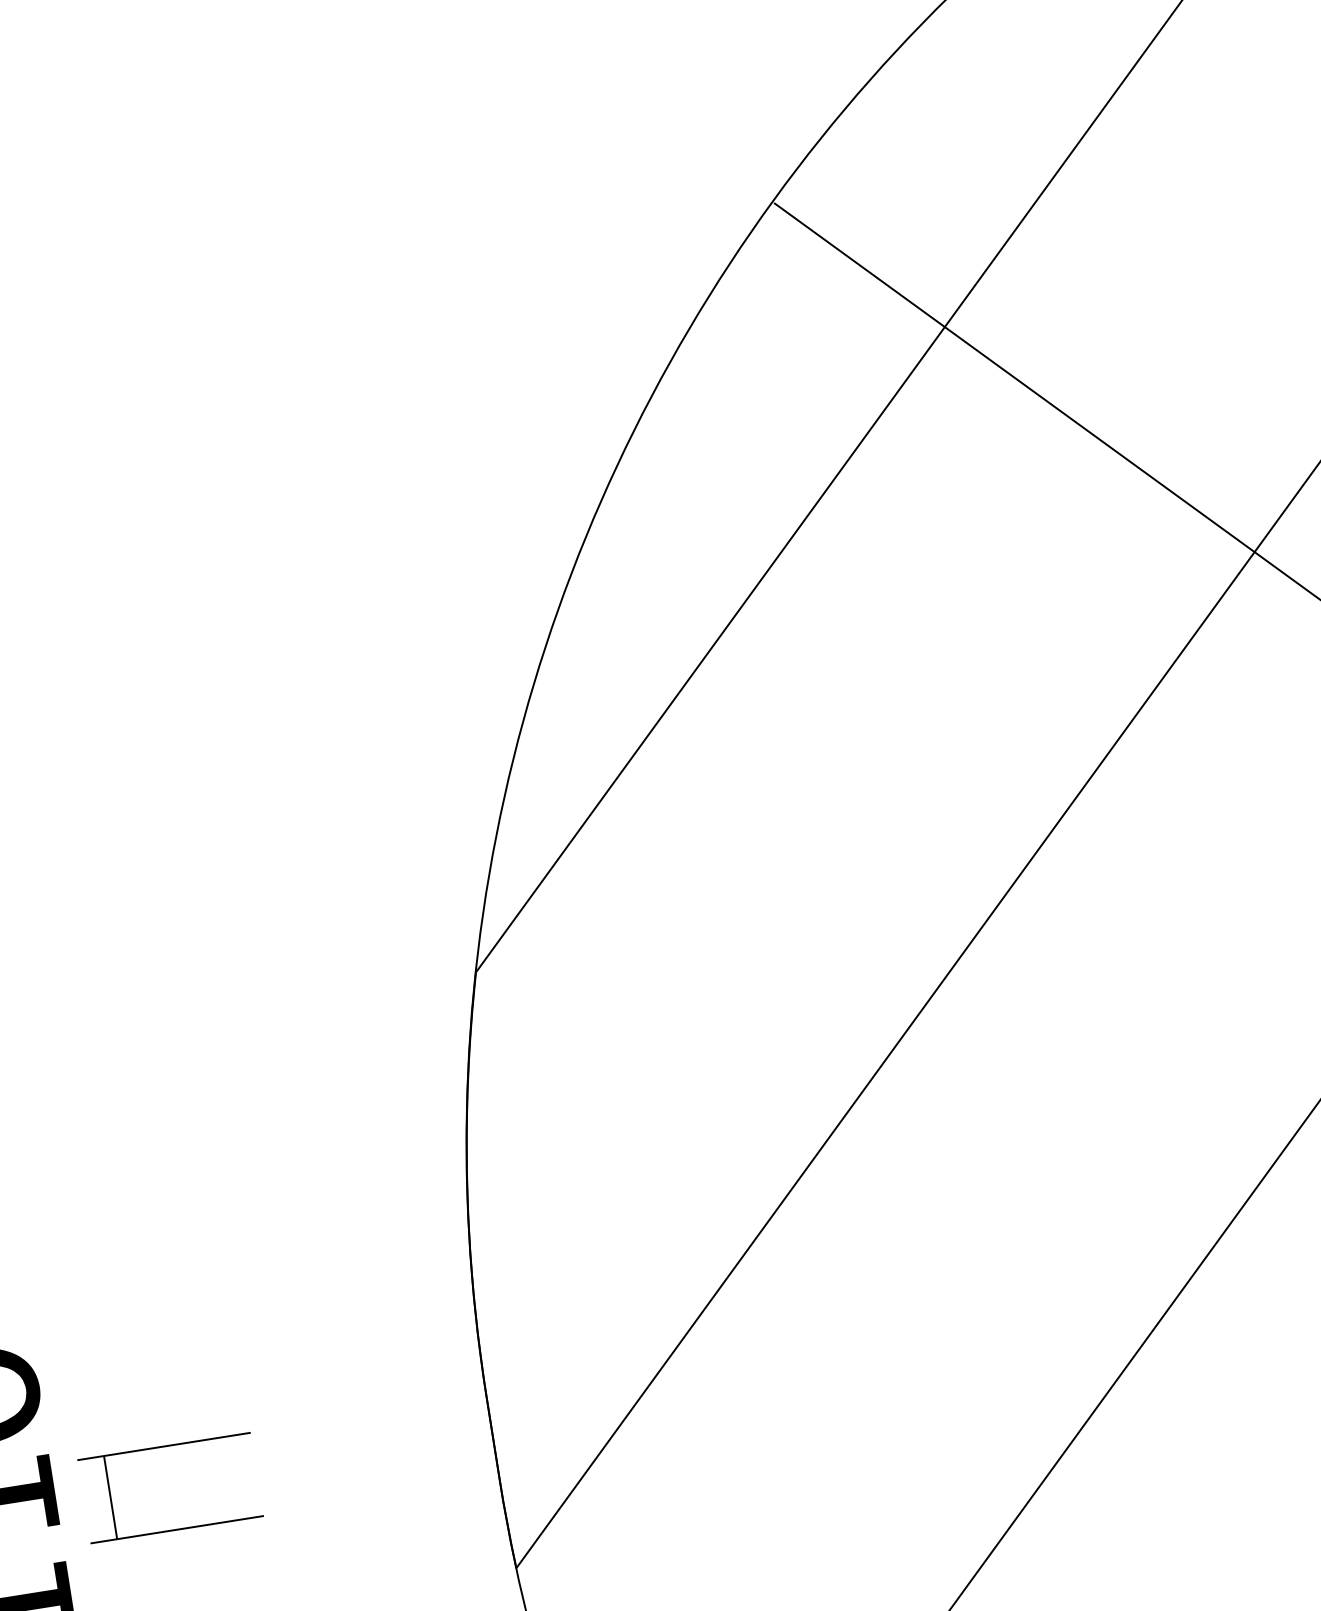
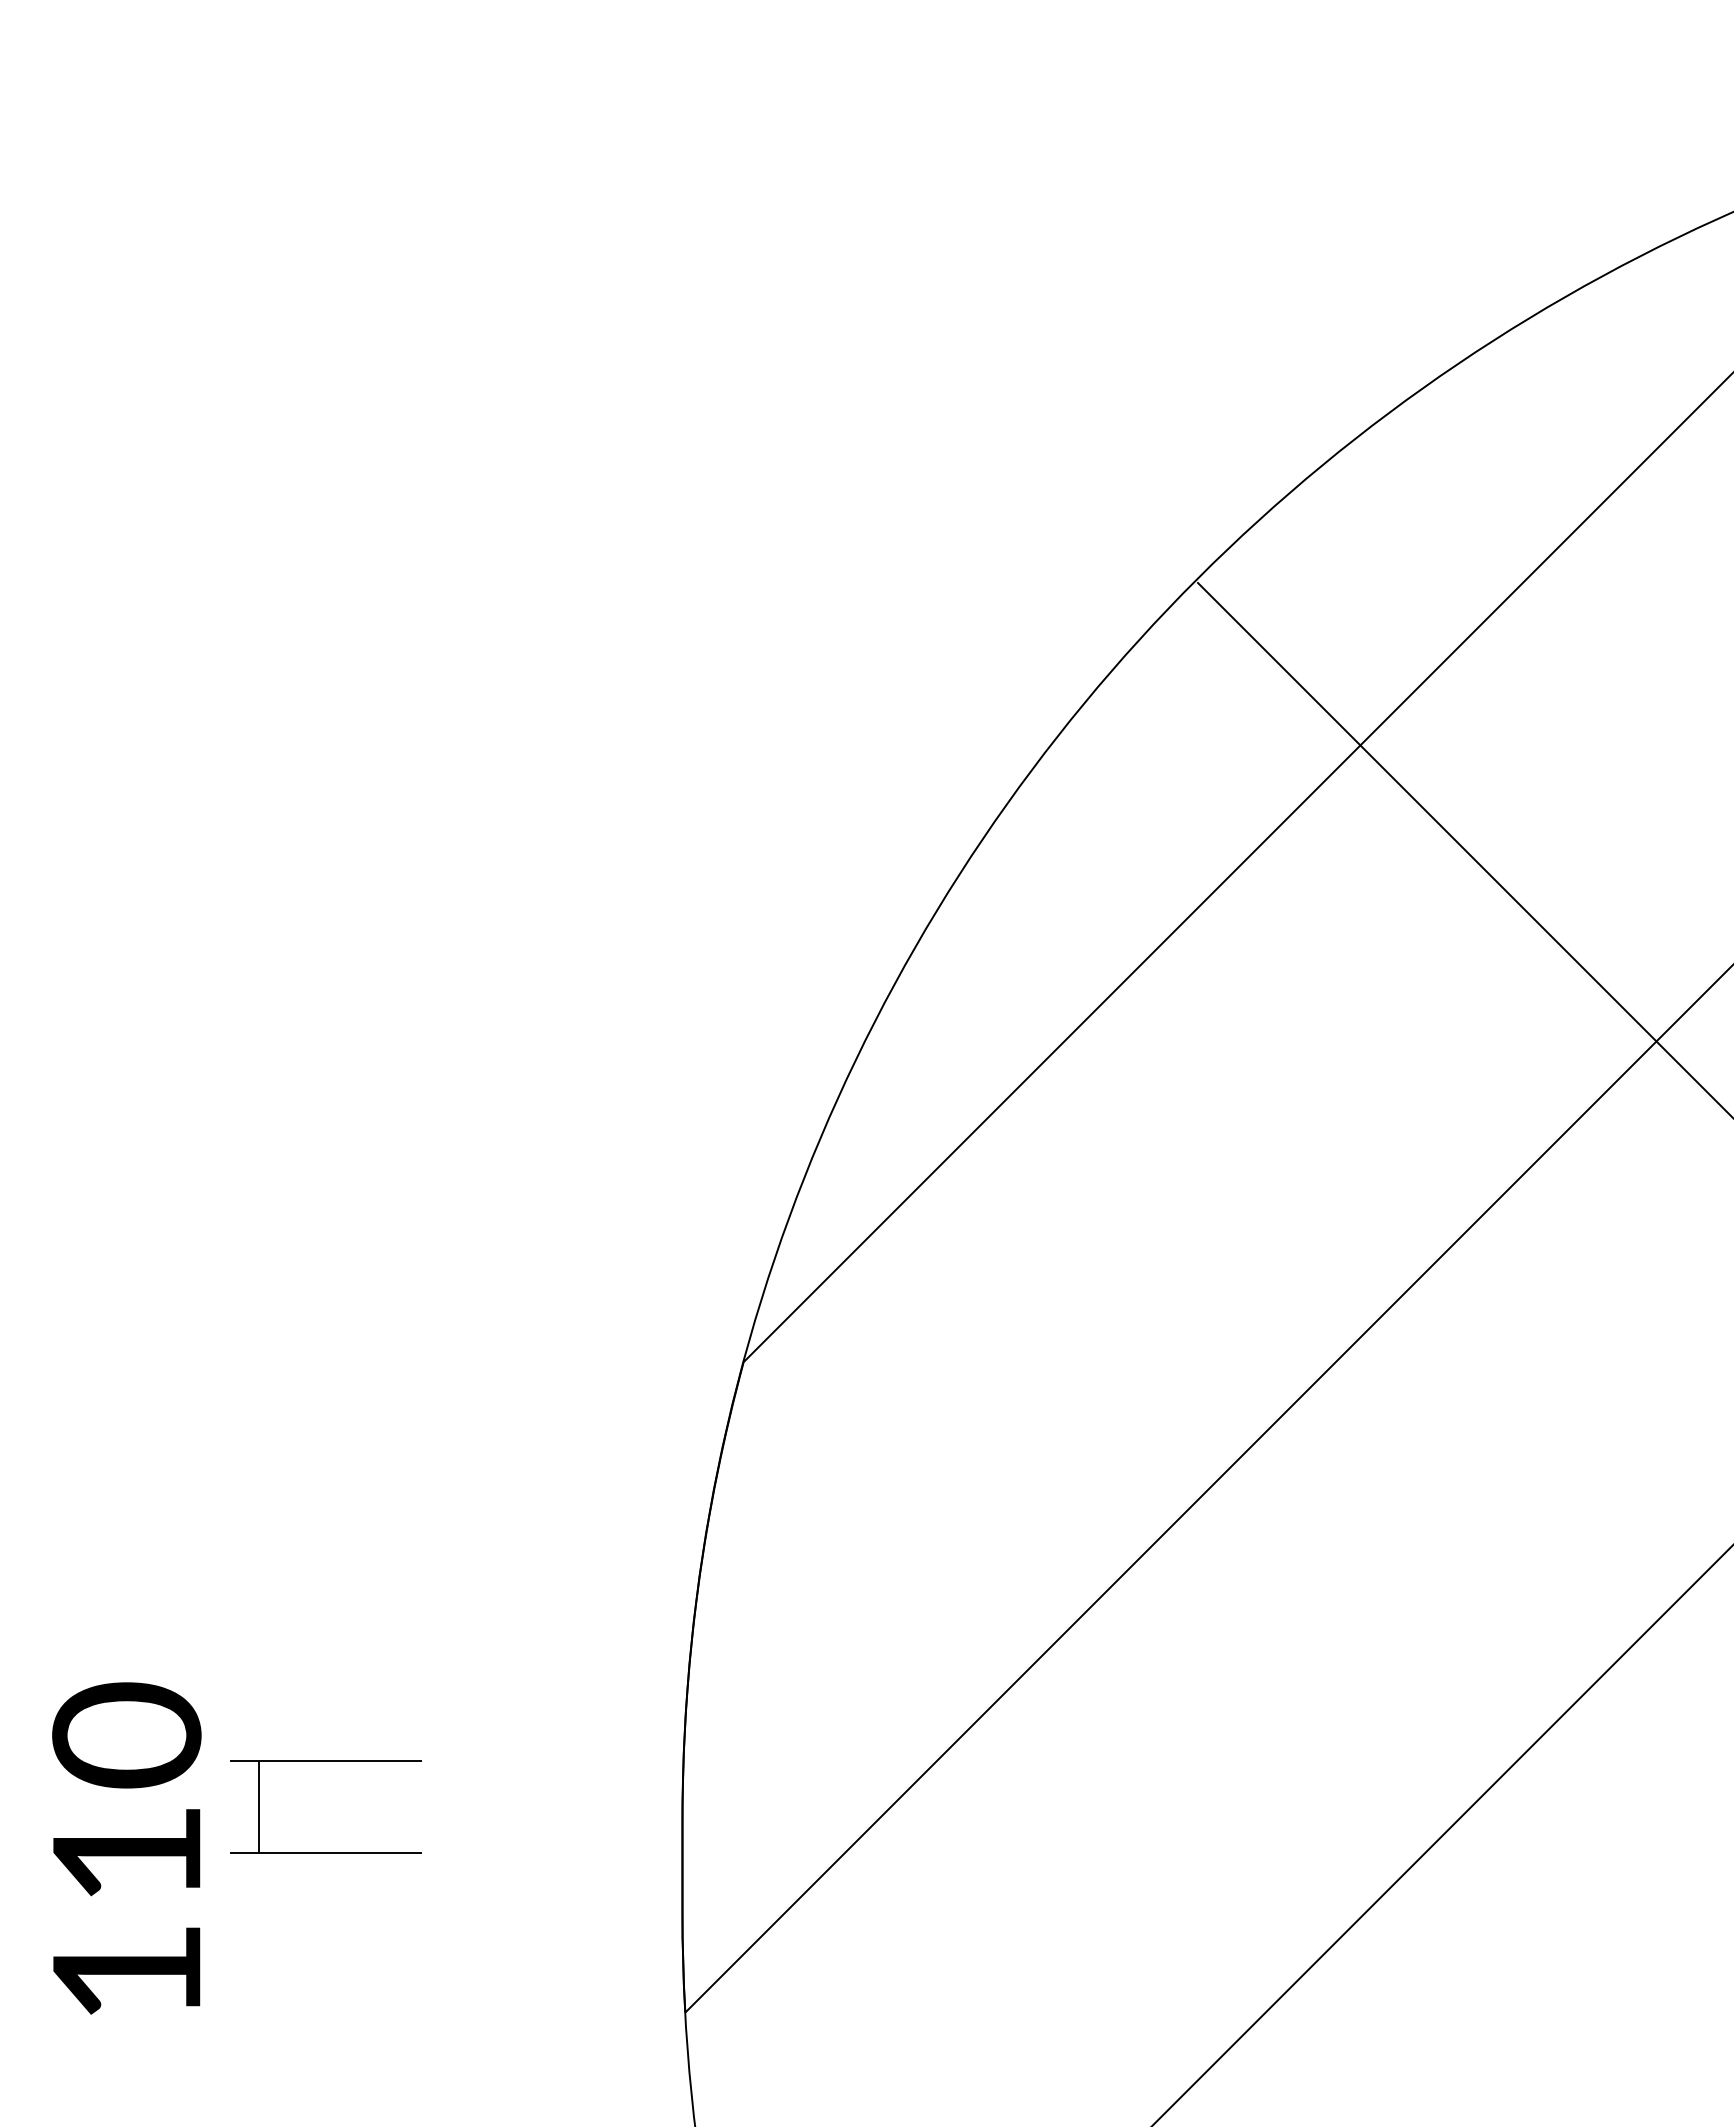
part: (164, 1447) -> (325, 1761), moved

